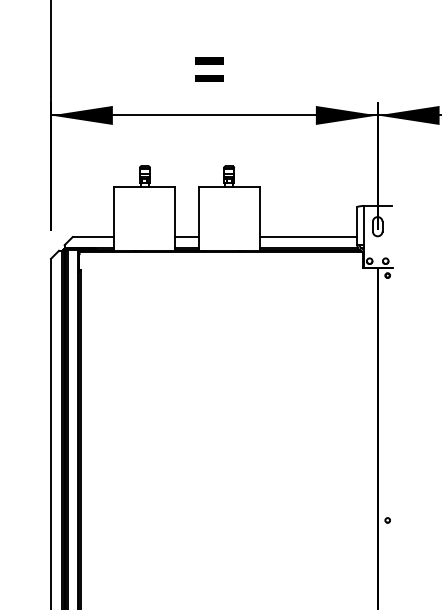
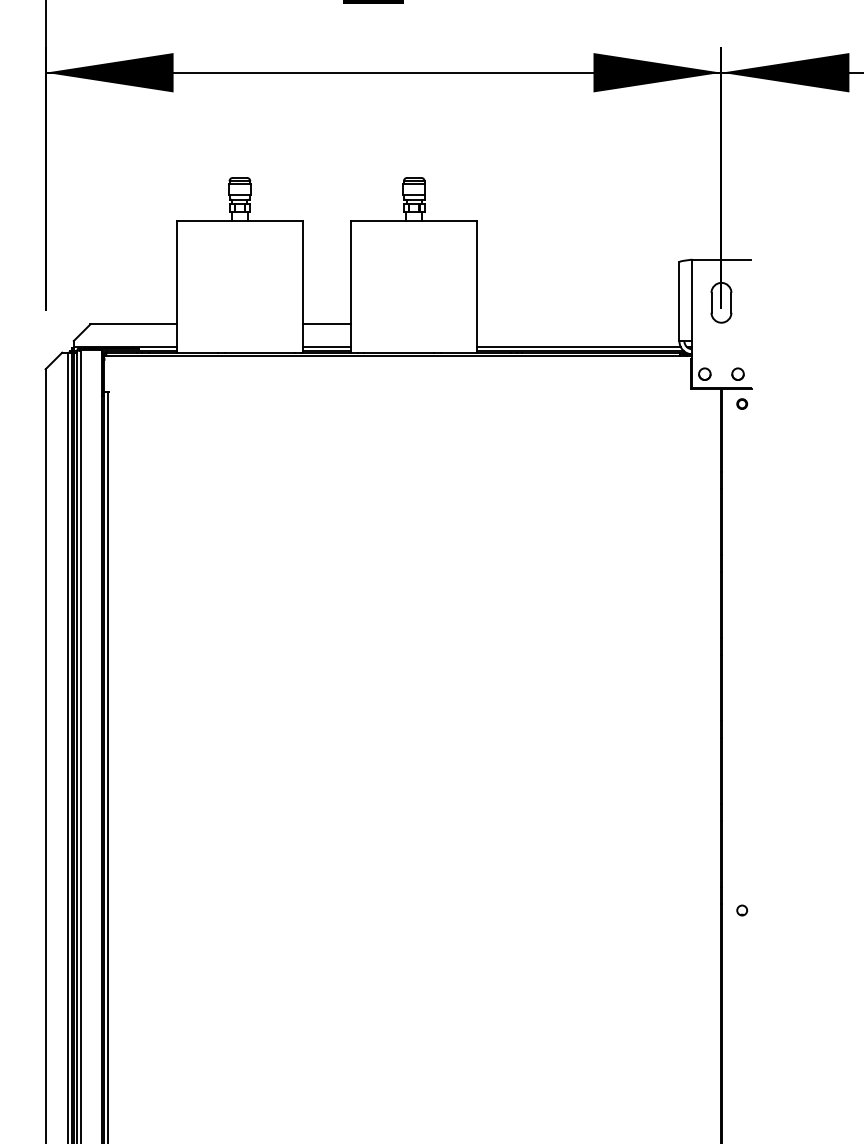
line: (308, 237) -> (578, 325), removed

